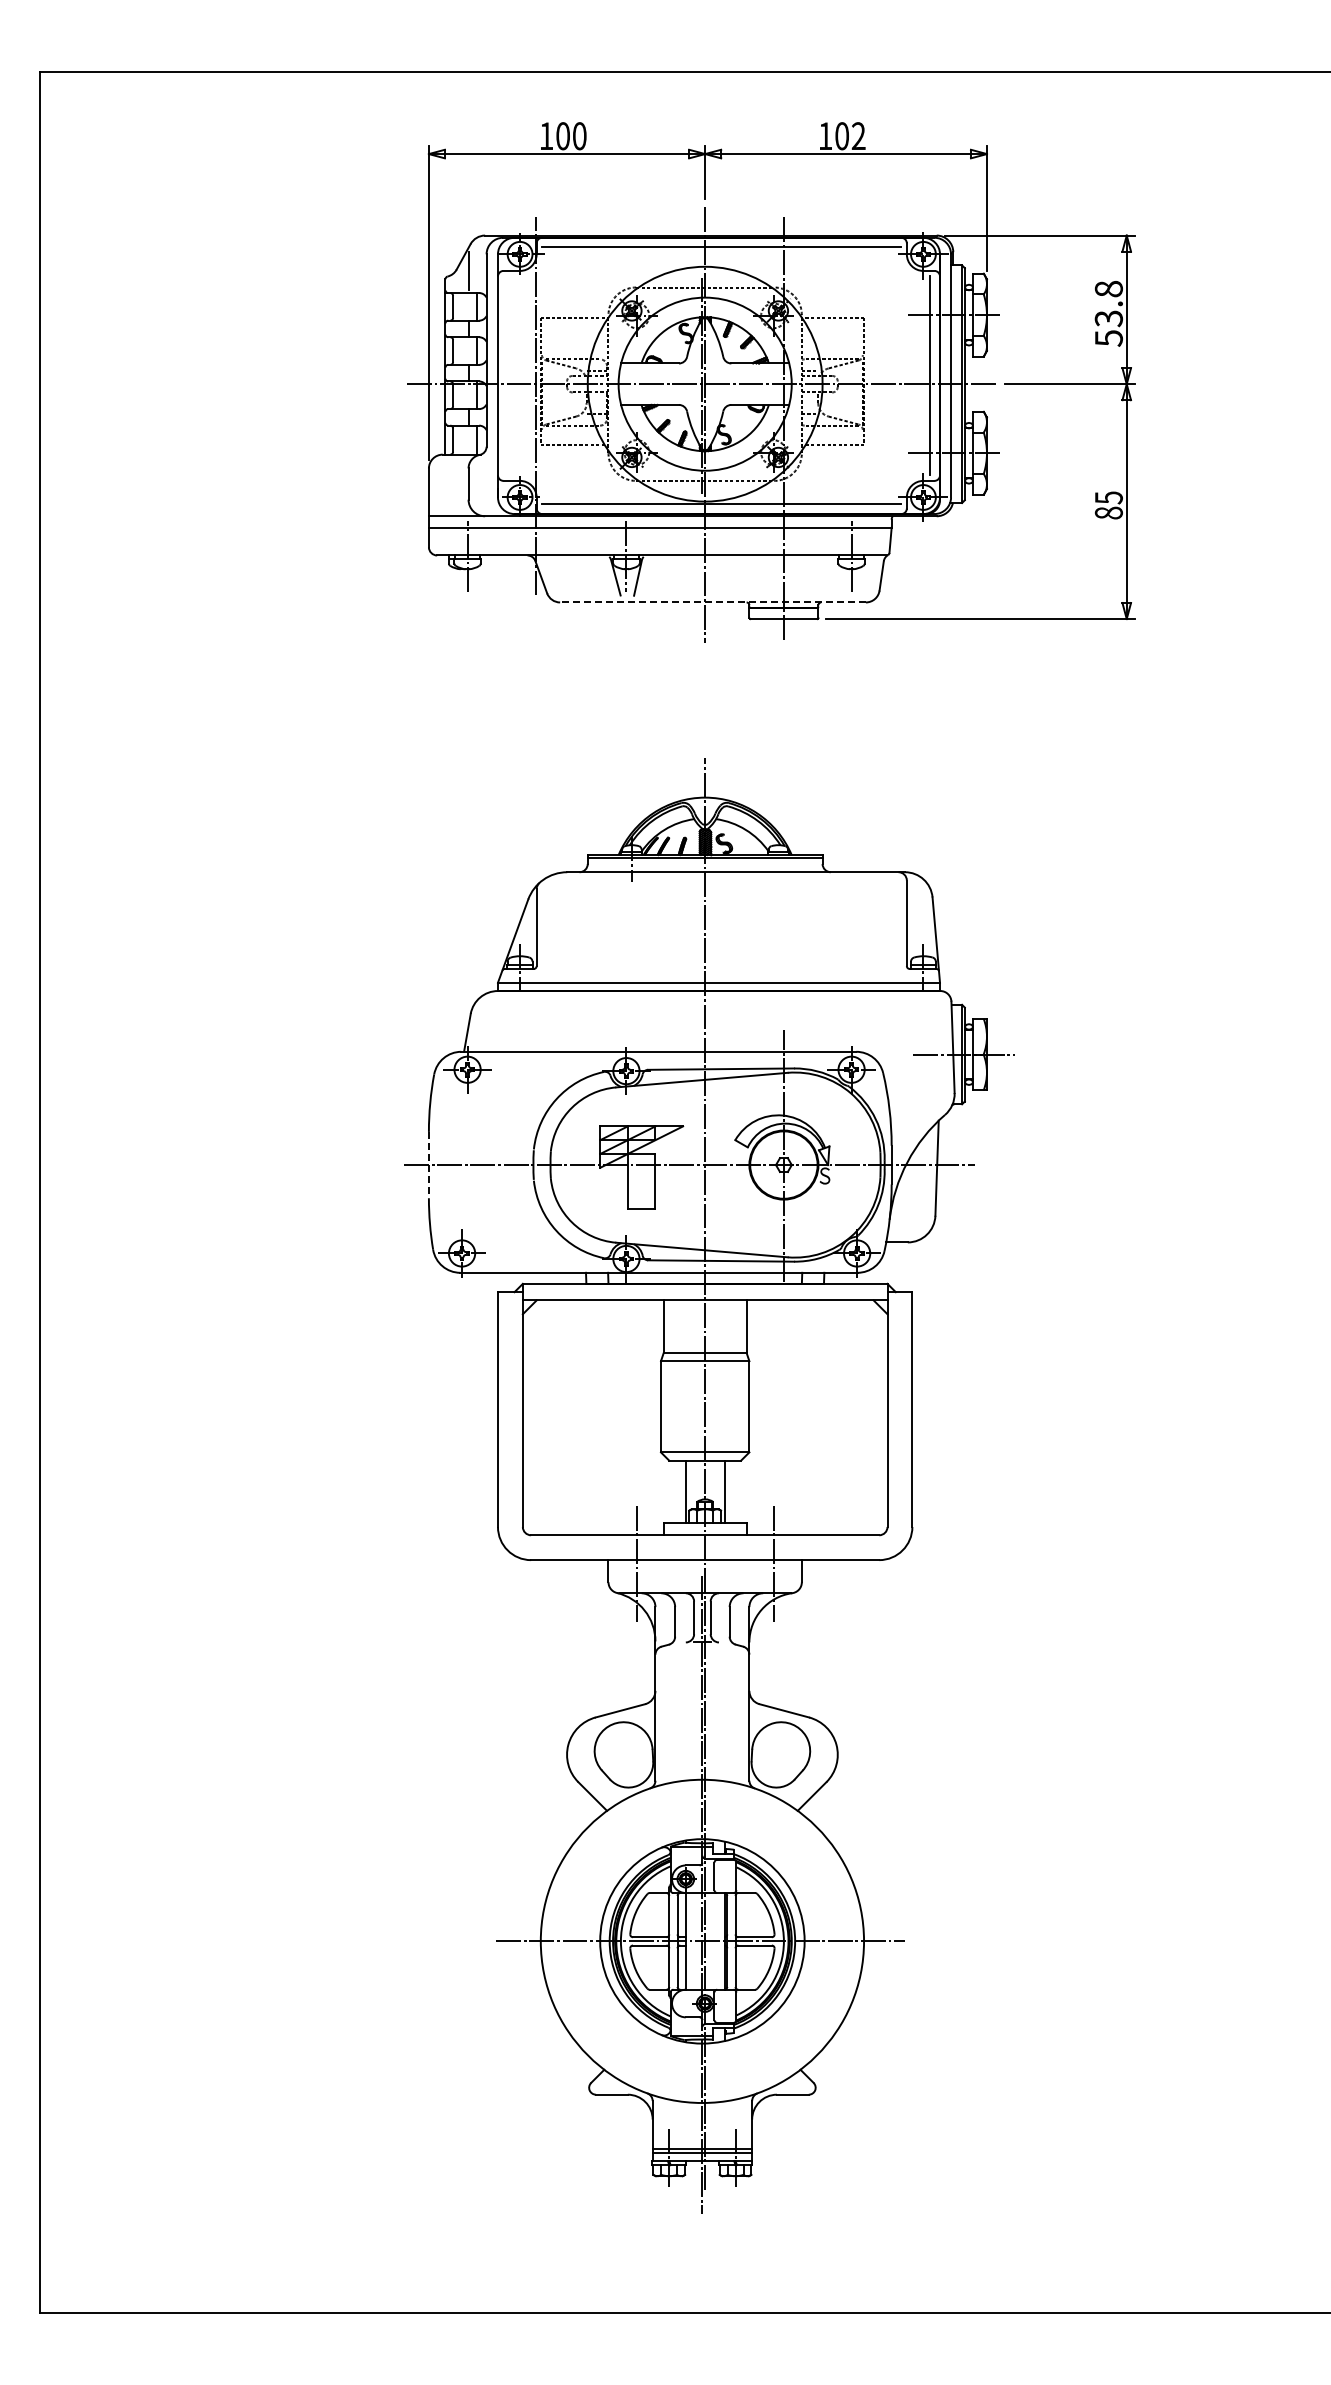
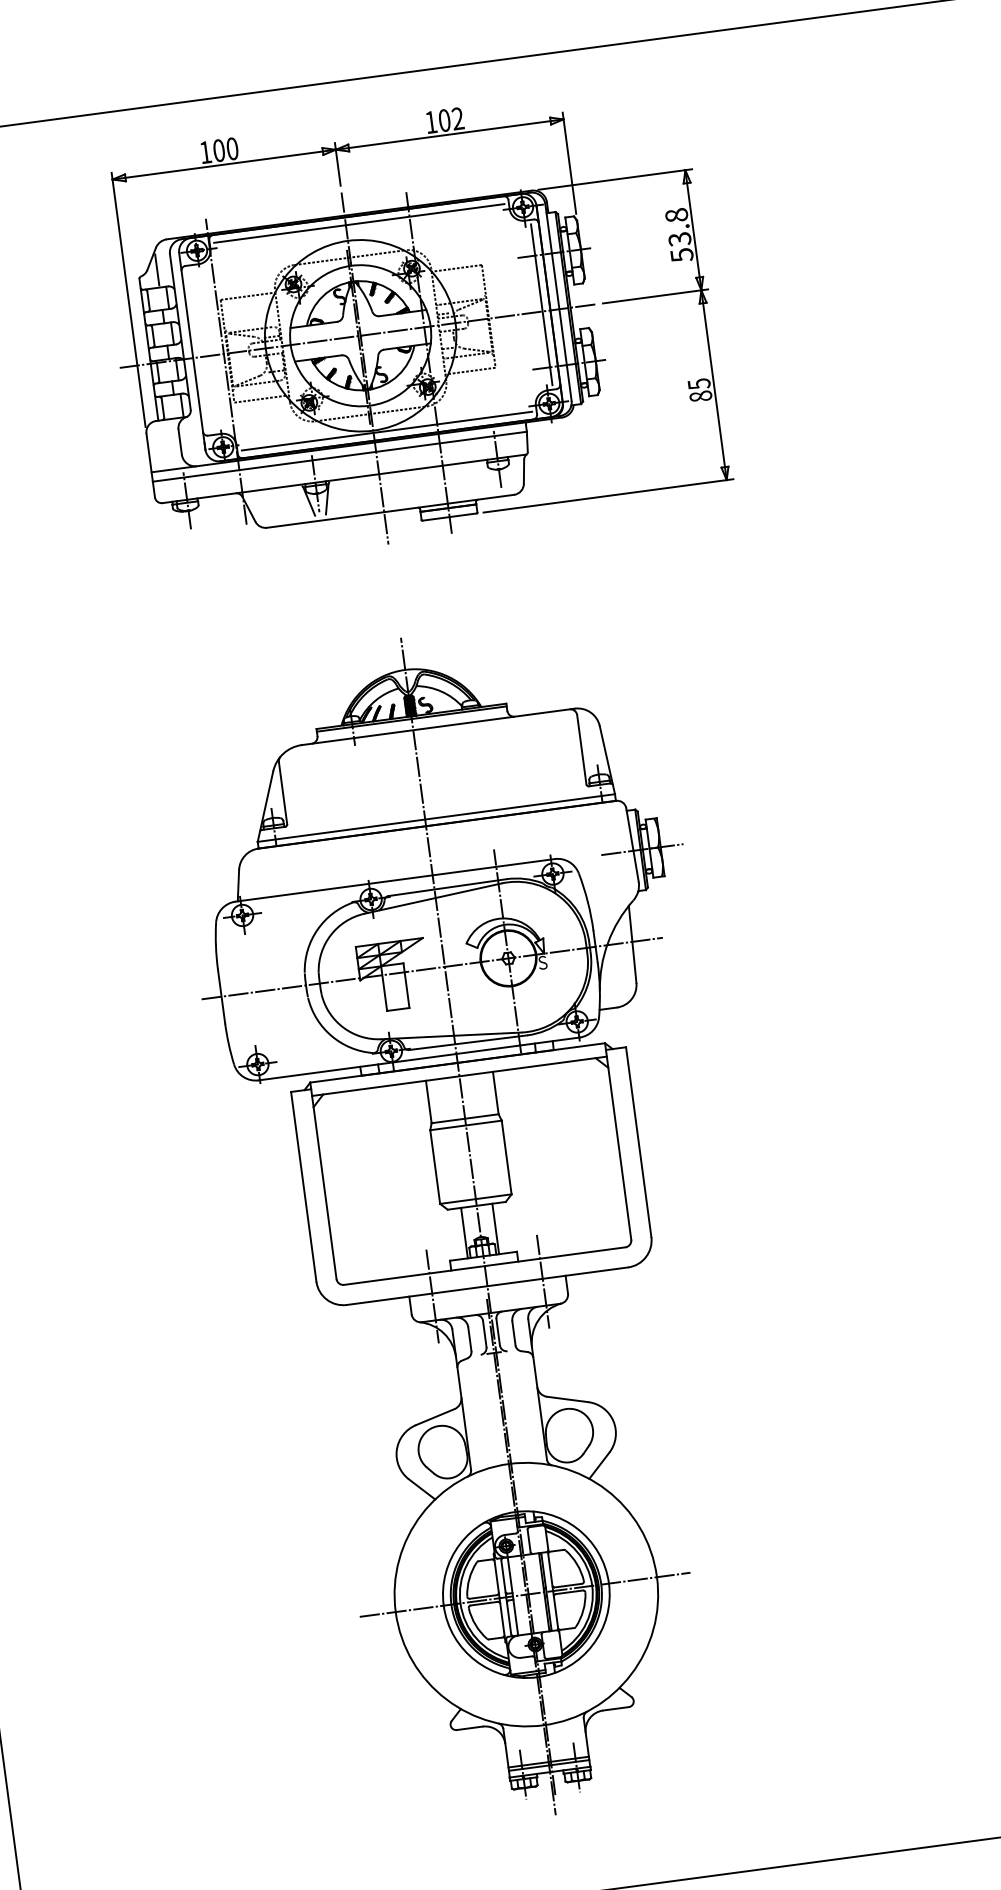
line: (713, 602) -> (390, 511), dashed -> solid
line: (428, 1165) -> (221, 997), dashed -> solid

